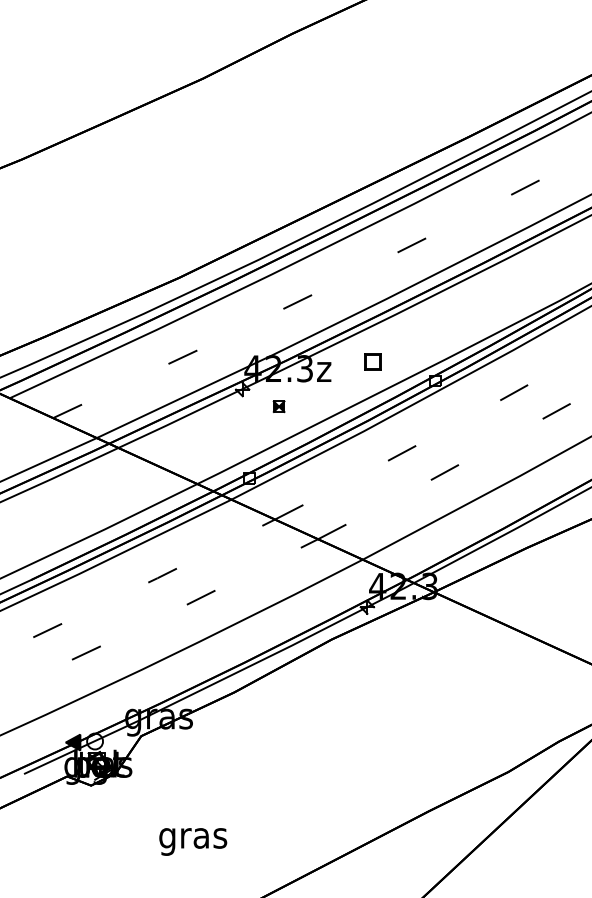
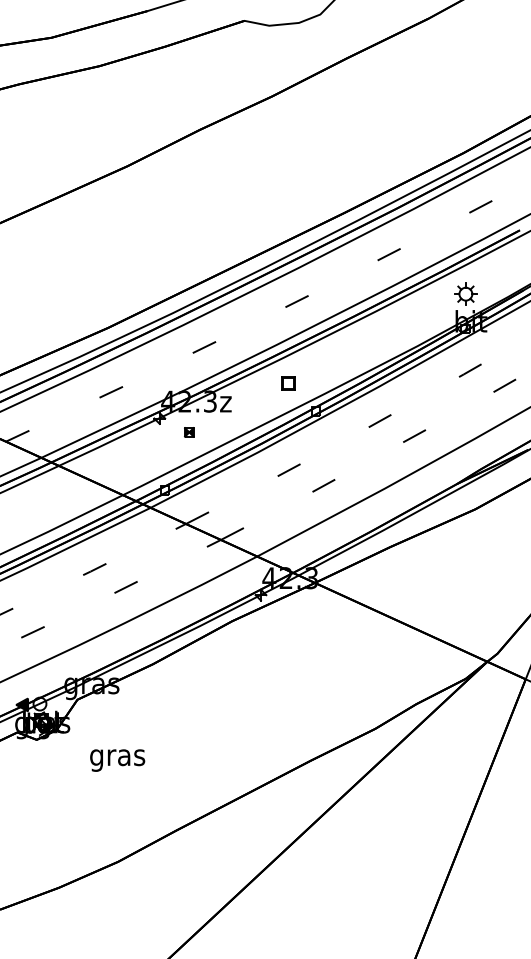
part: (372, 362) -> (288, 383), moved
text: (193, 841) -> (117, 760), moved

